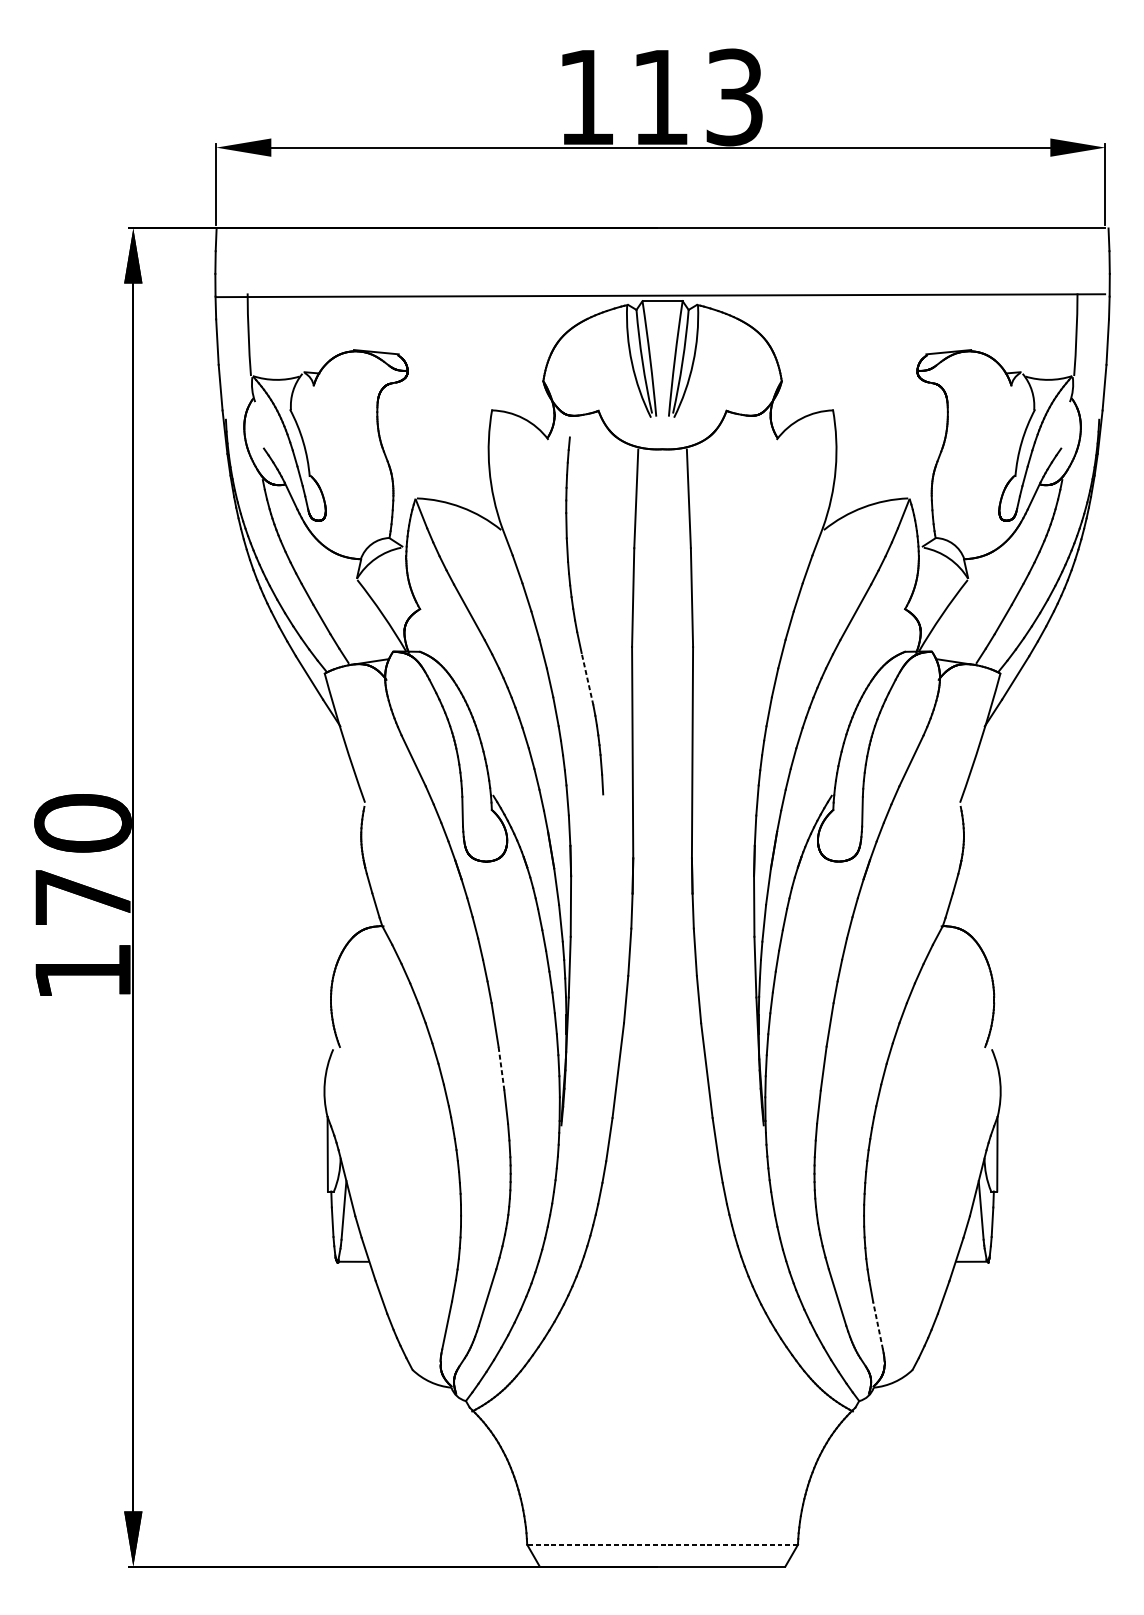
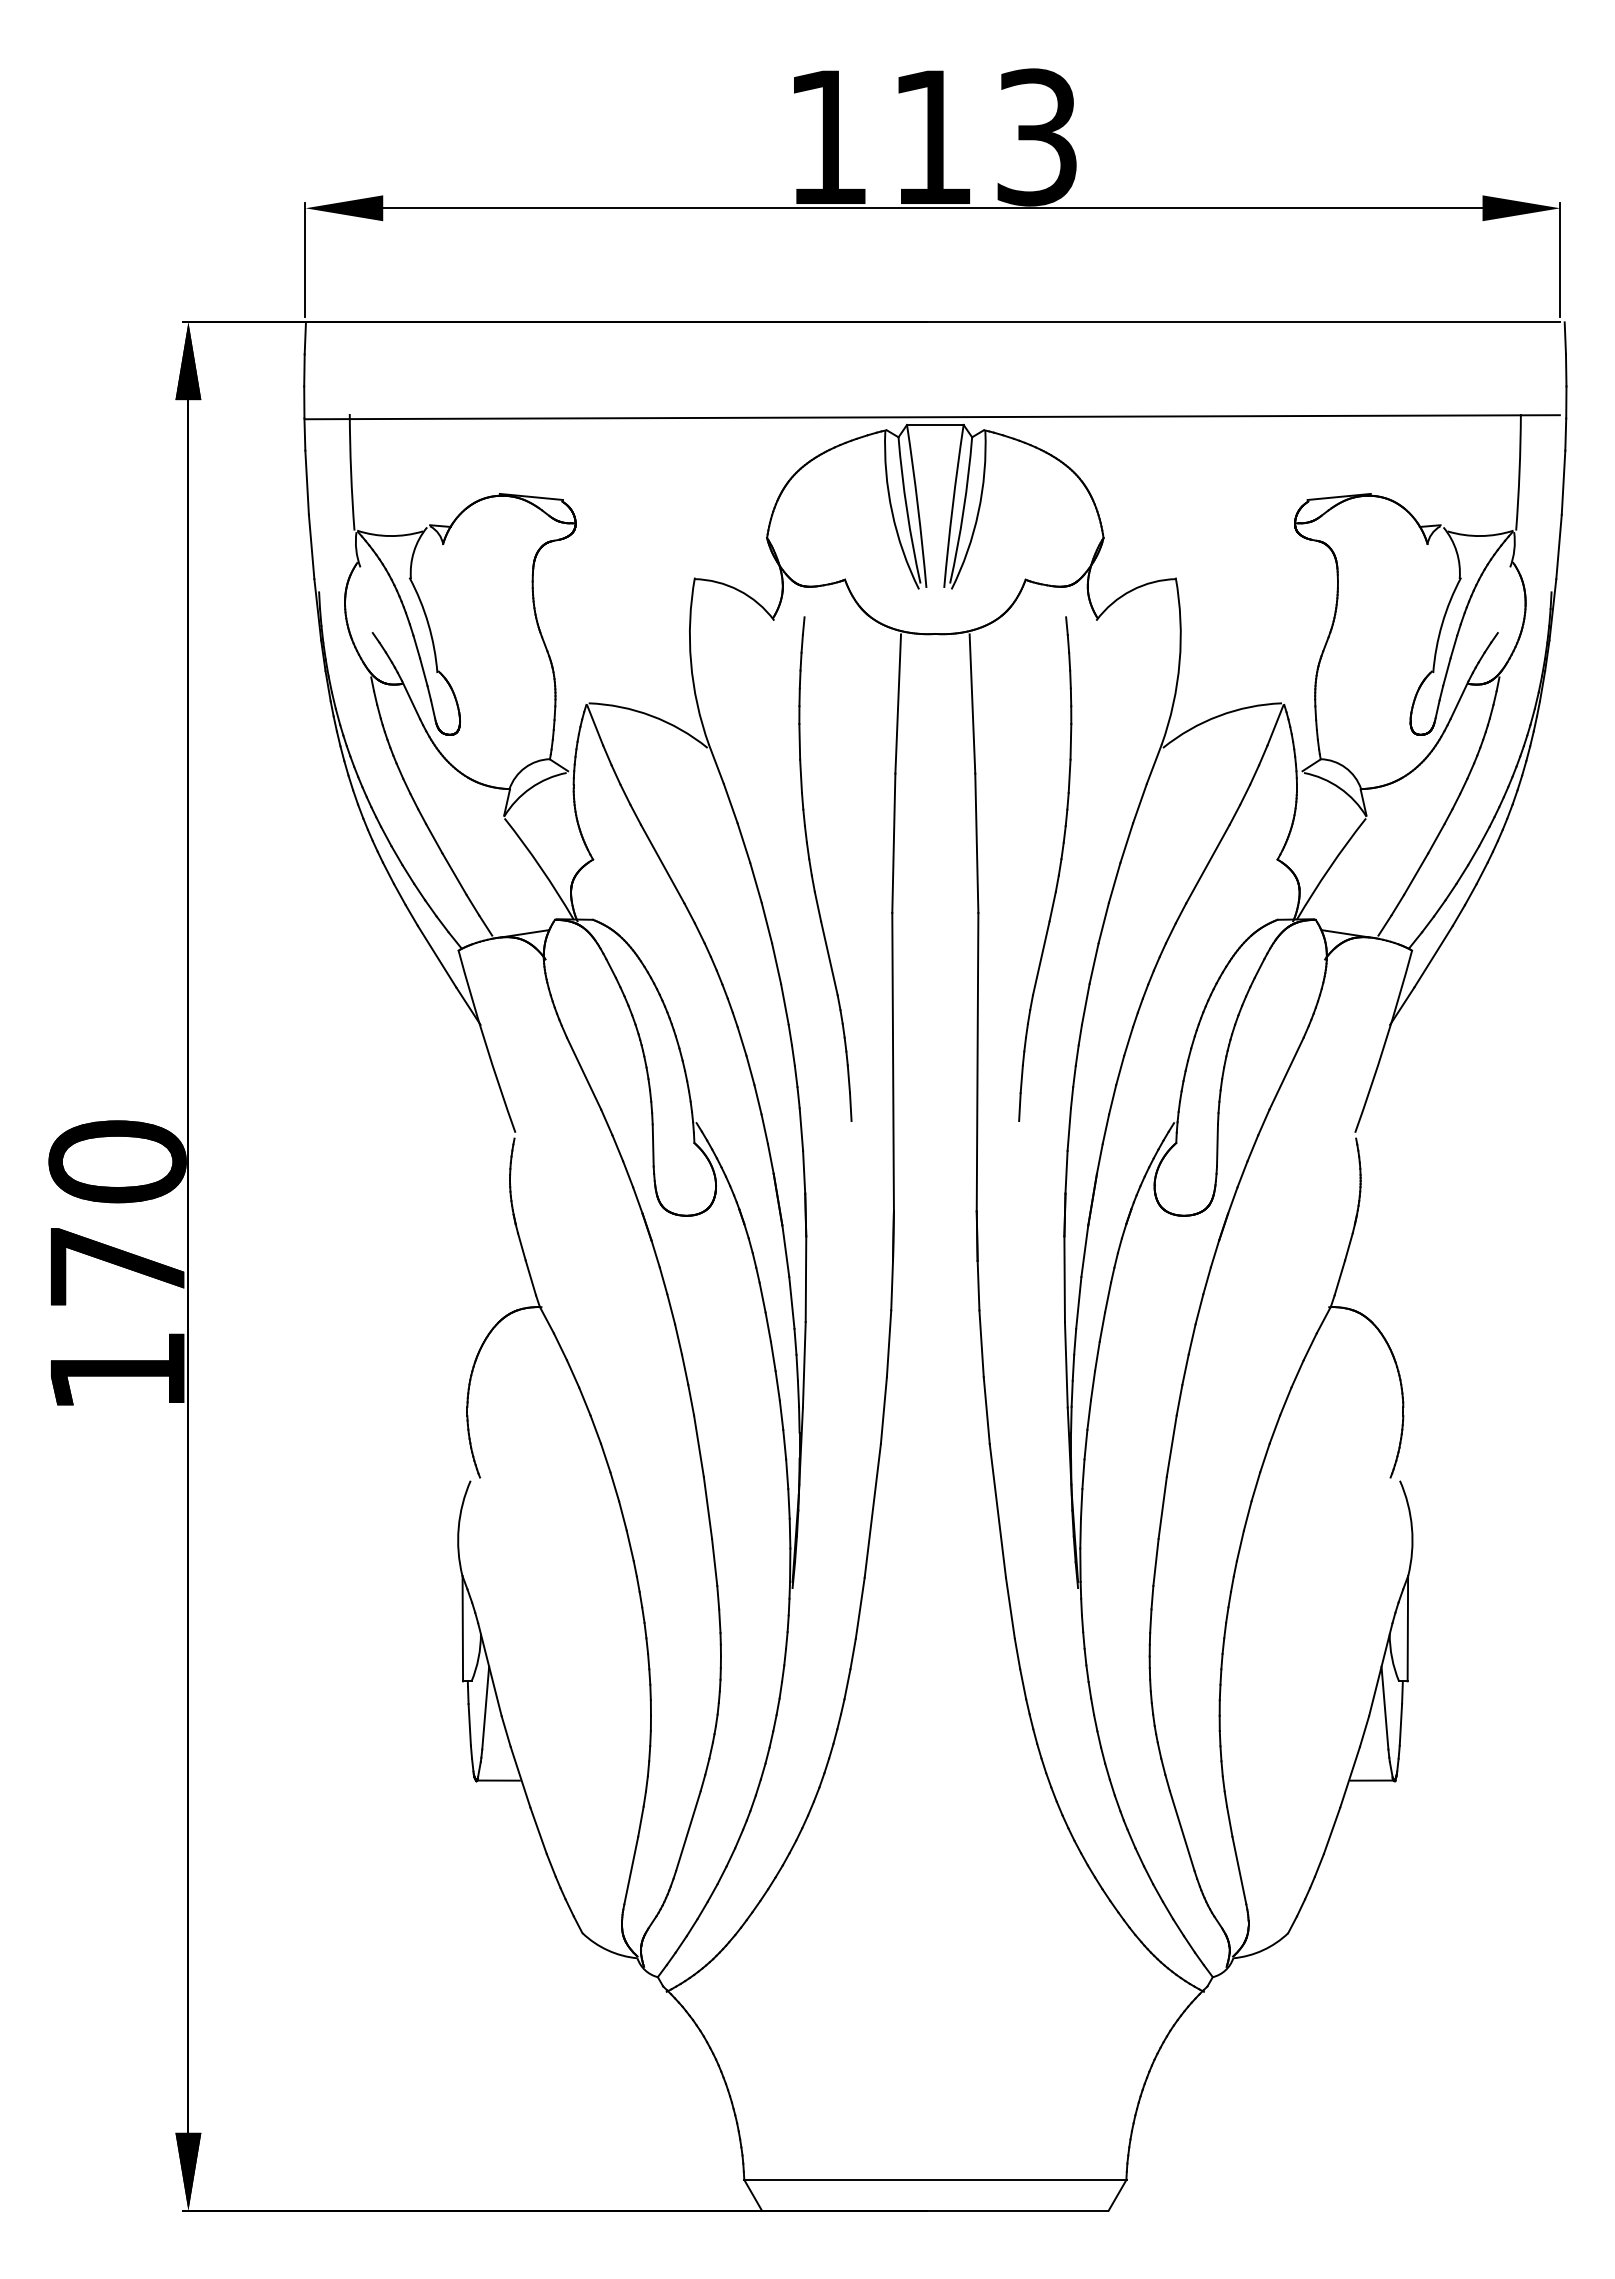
part: (749, 616) -> (1058, 869), added
line: (587, 679) -> (829, 958), dashed -> solid
line: (501, 1068) -> (707, 1507), dashed -> solid
line: (878, 1325) -> (1239, 1870), dashed -> solid
line: (661, 1544) -> (934, 2179), dashed -> solid

